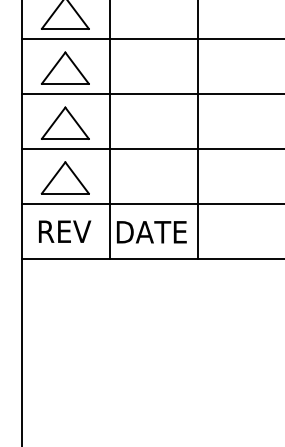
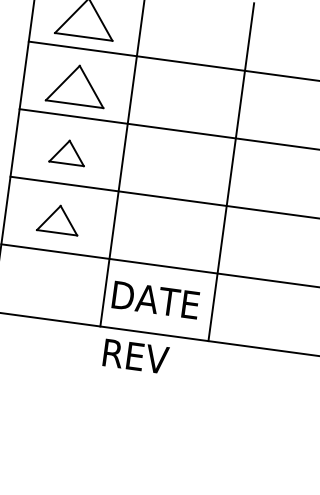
part: (65, 122) -> (68, 151), size x0.6
part: (64, 177) -> (58, 218), size x0.7
text: (65, 231) -> (136, 356), moved

